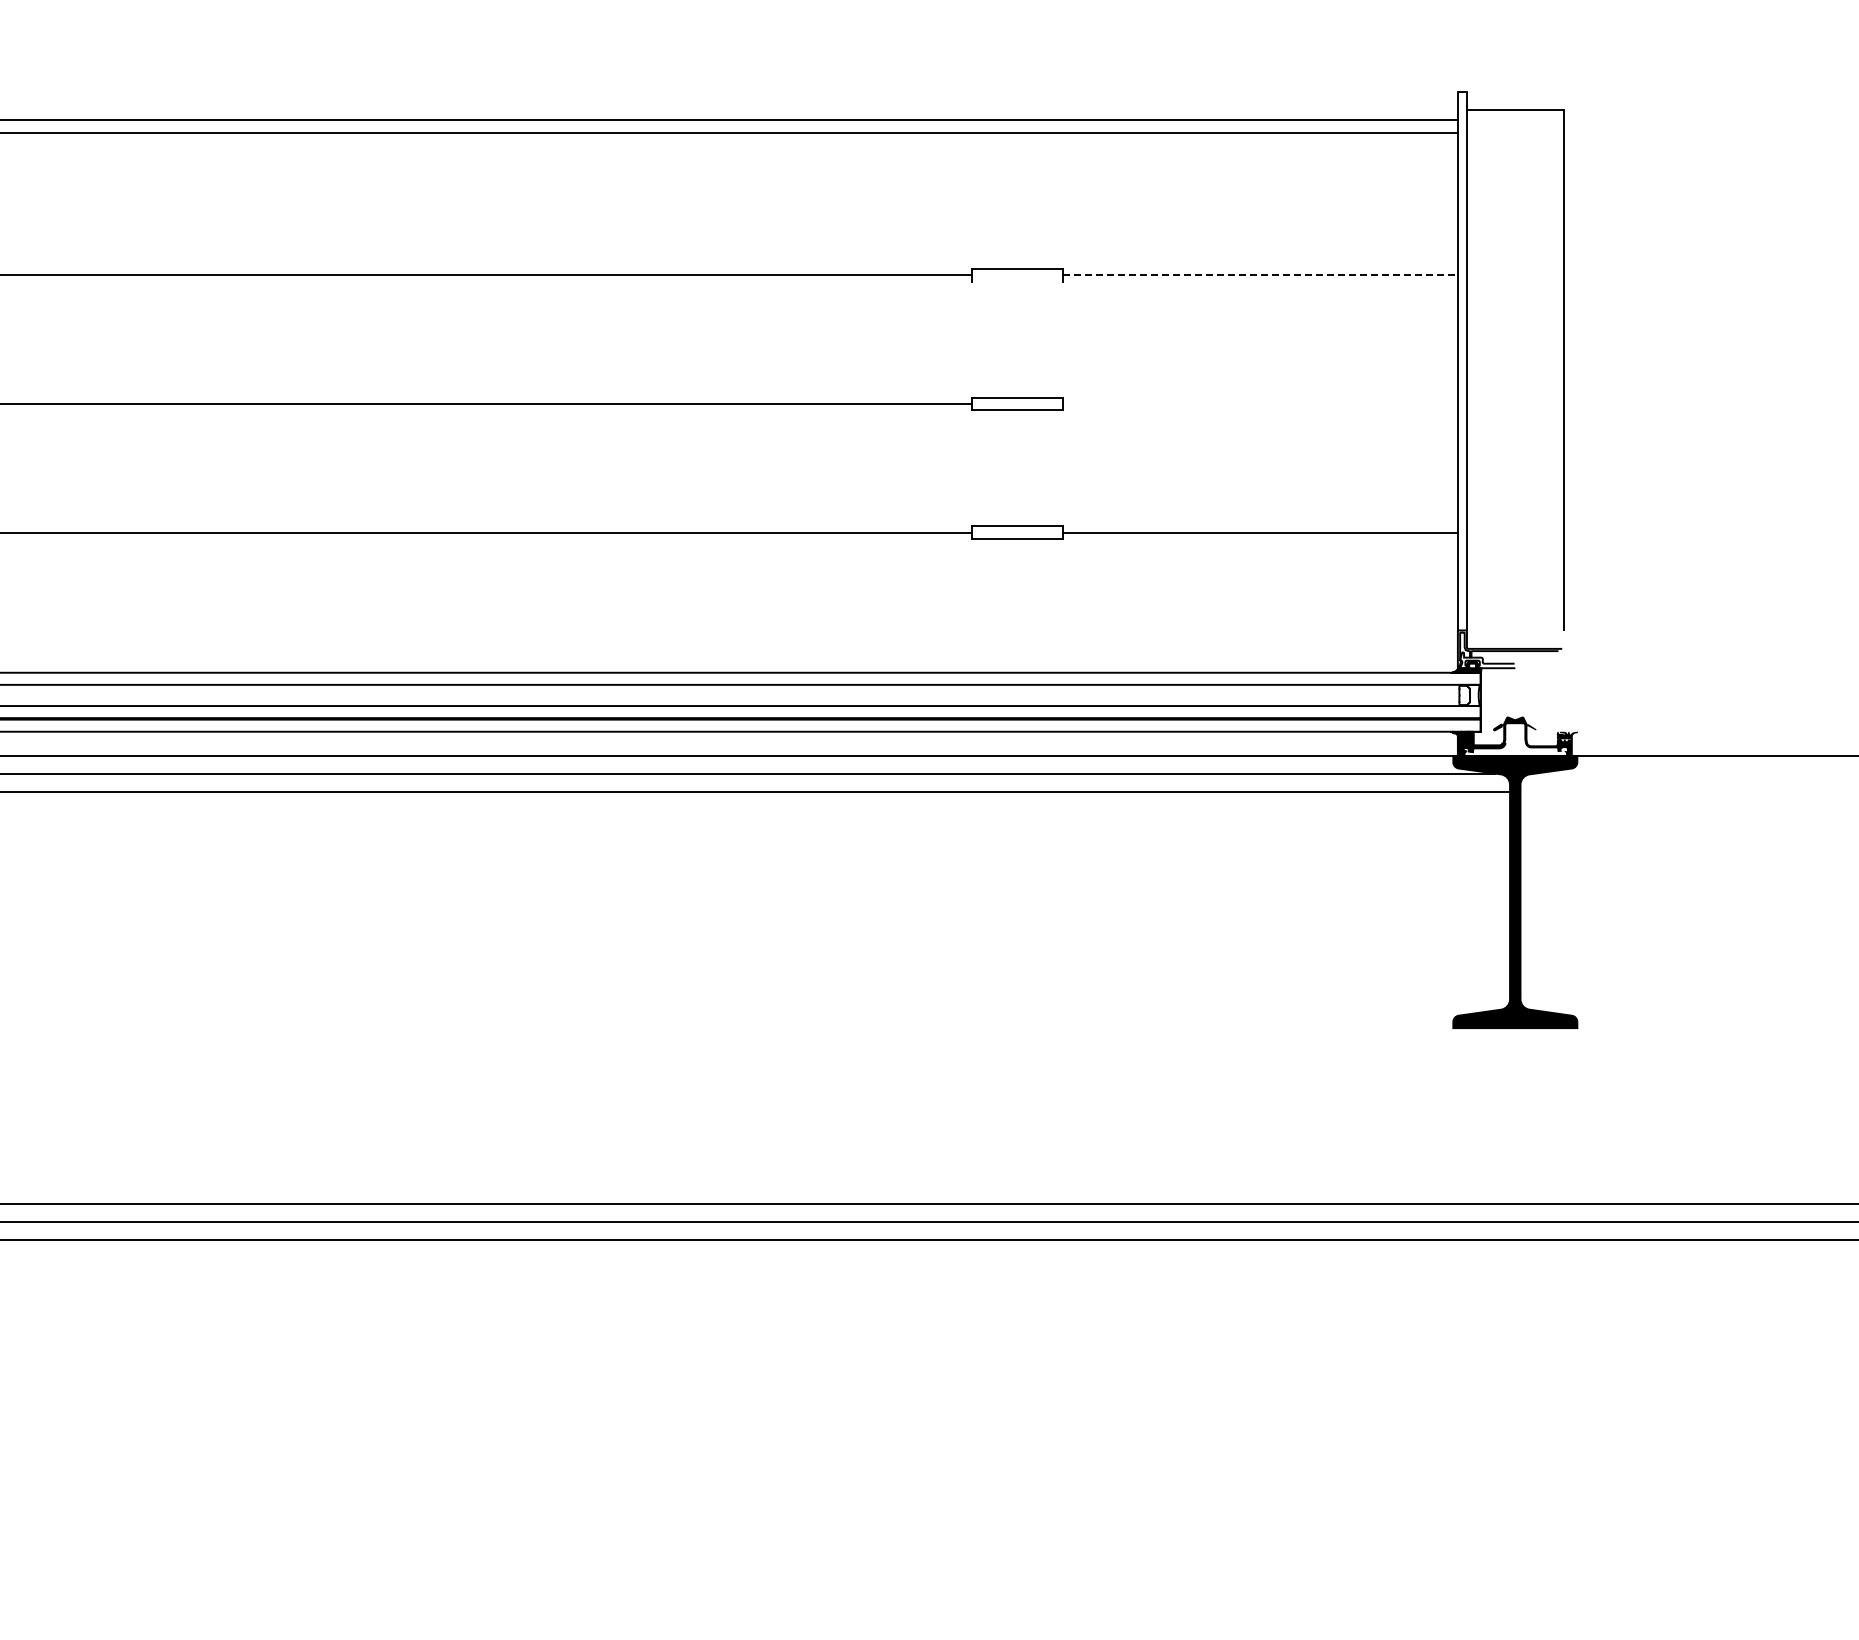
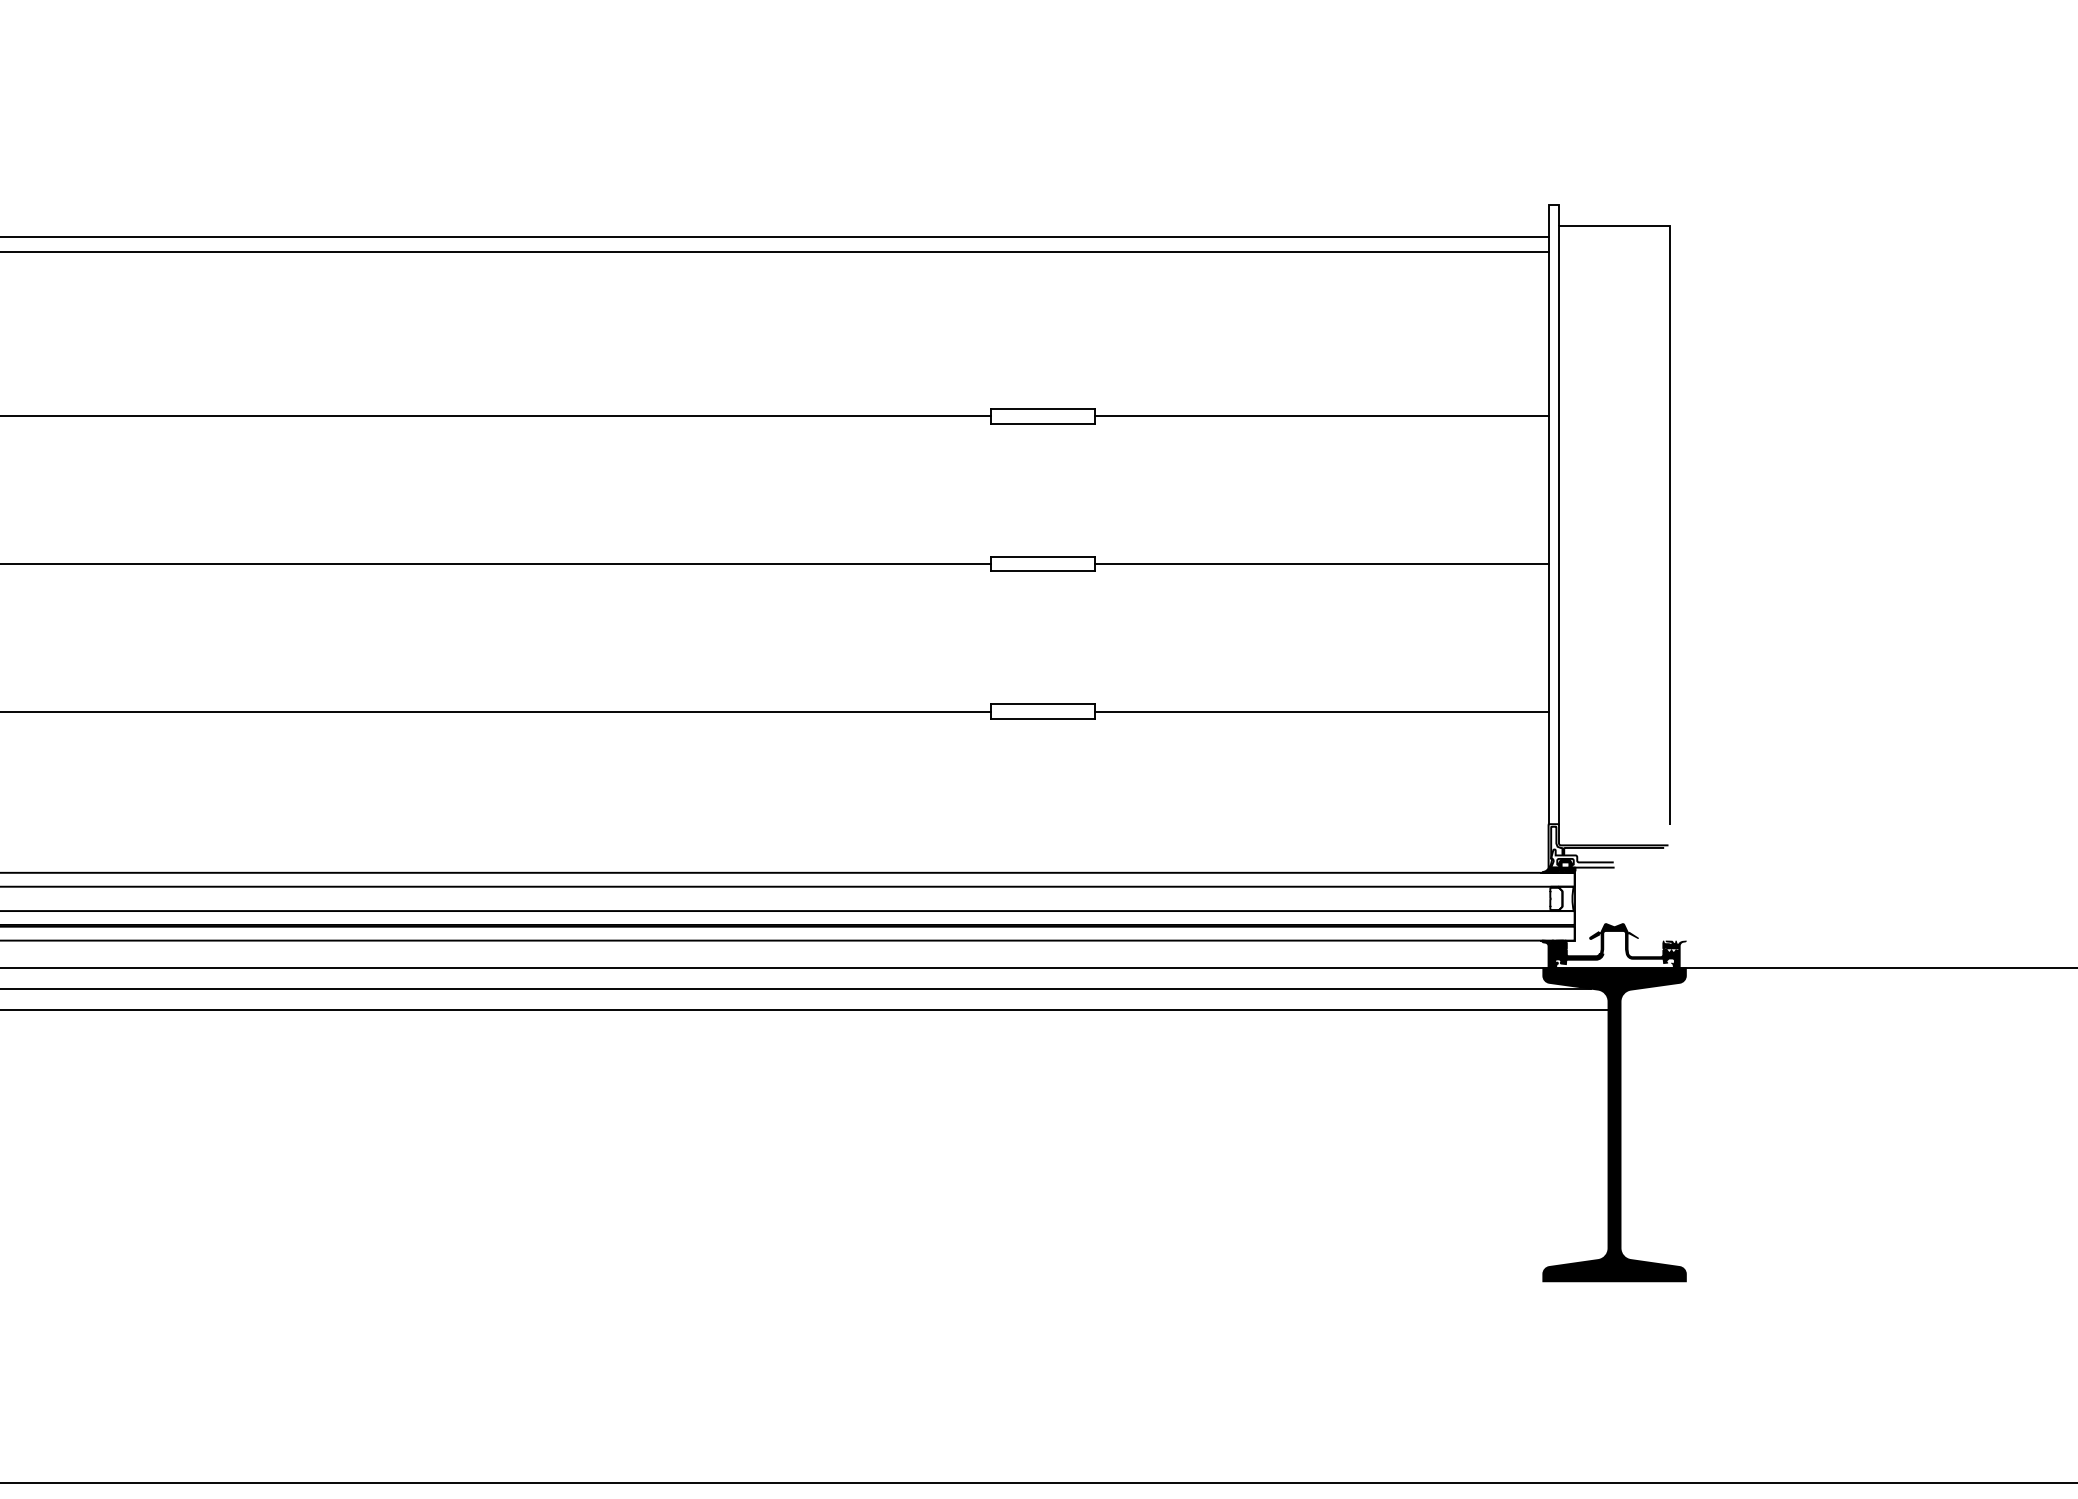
line: (1261, 275) -> (1322, 416), dashed -> solid
line: (1017, 281) -> (1042, 423), added
line: (1260, 404) -> (1321, 564), added

